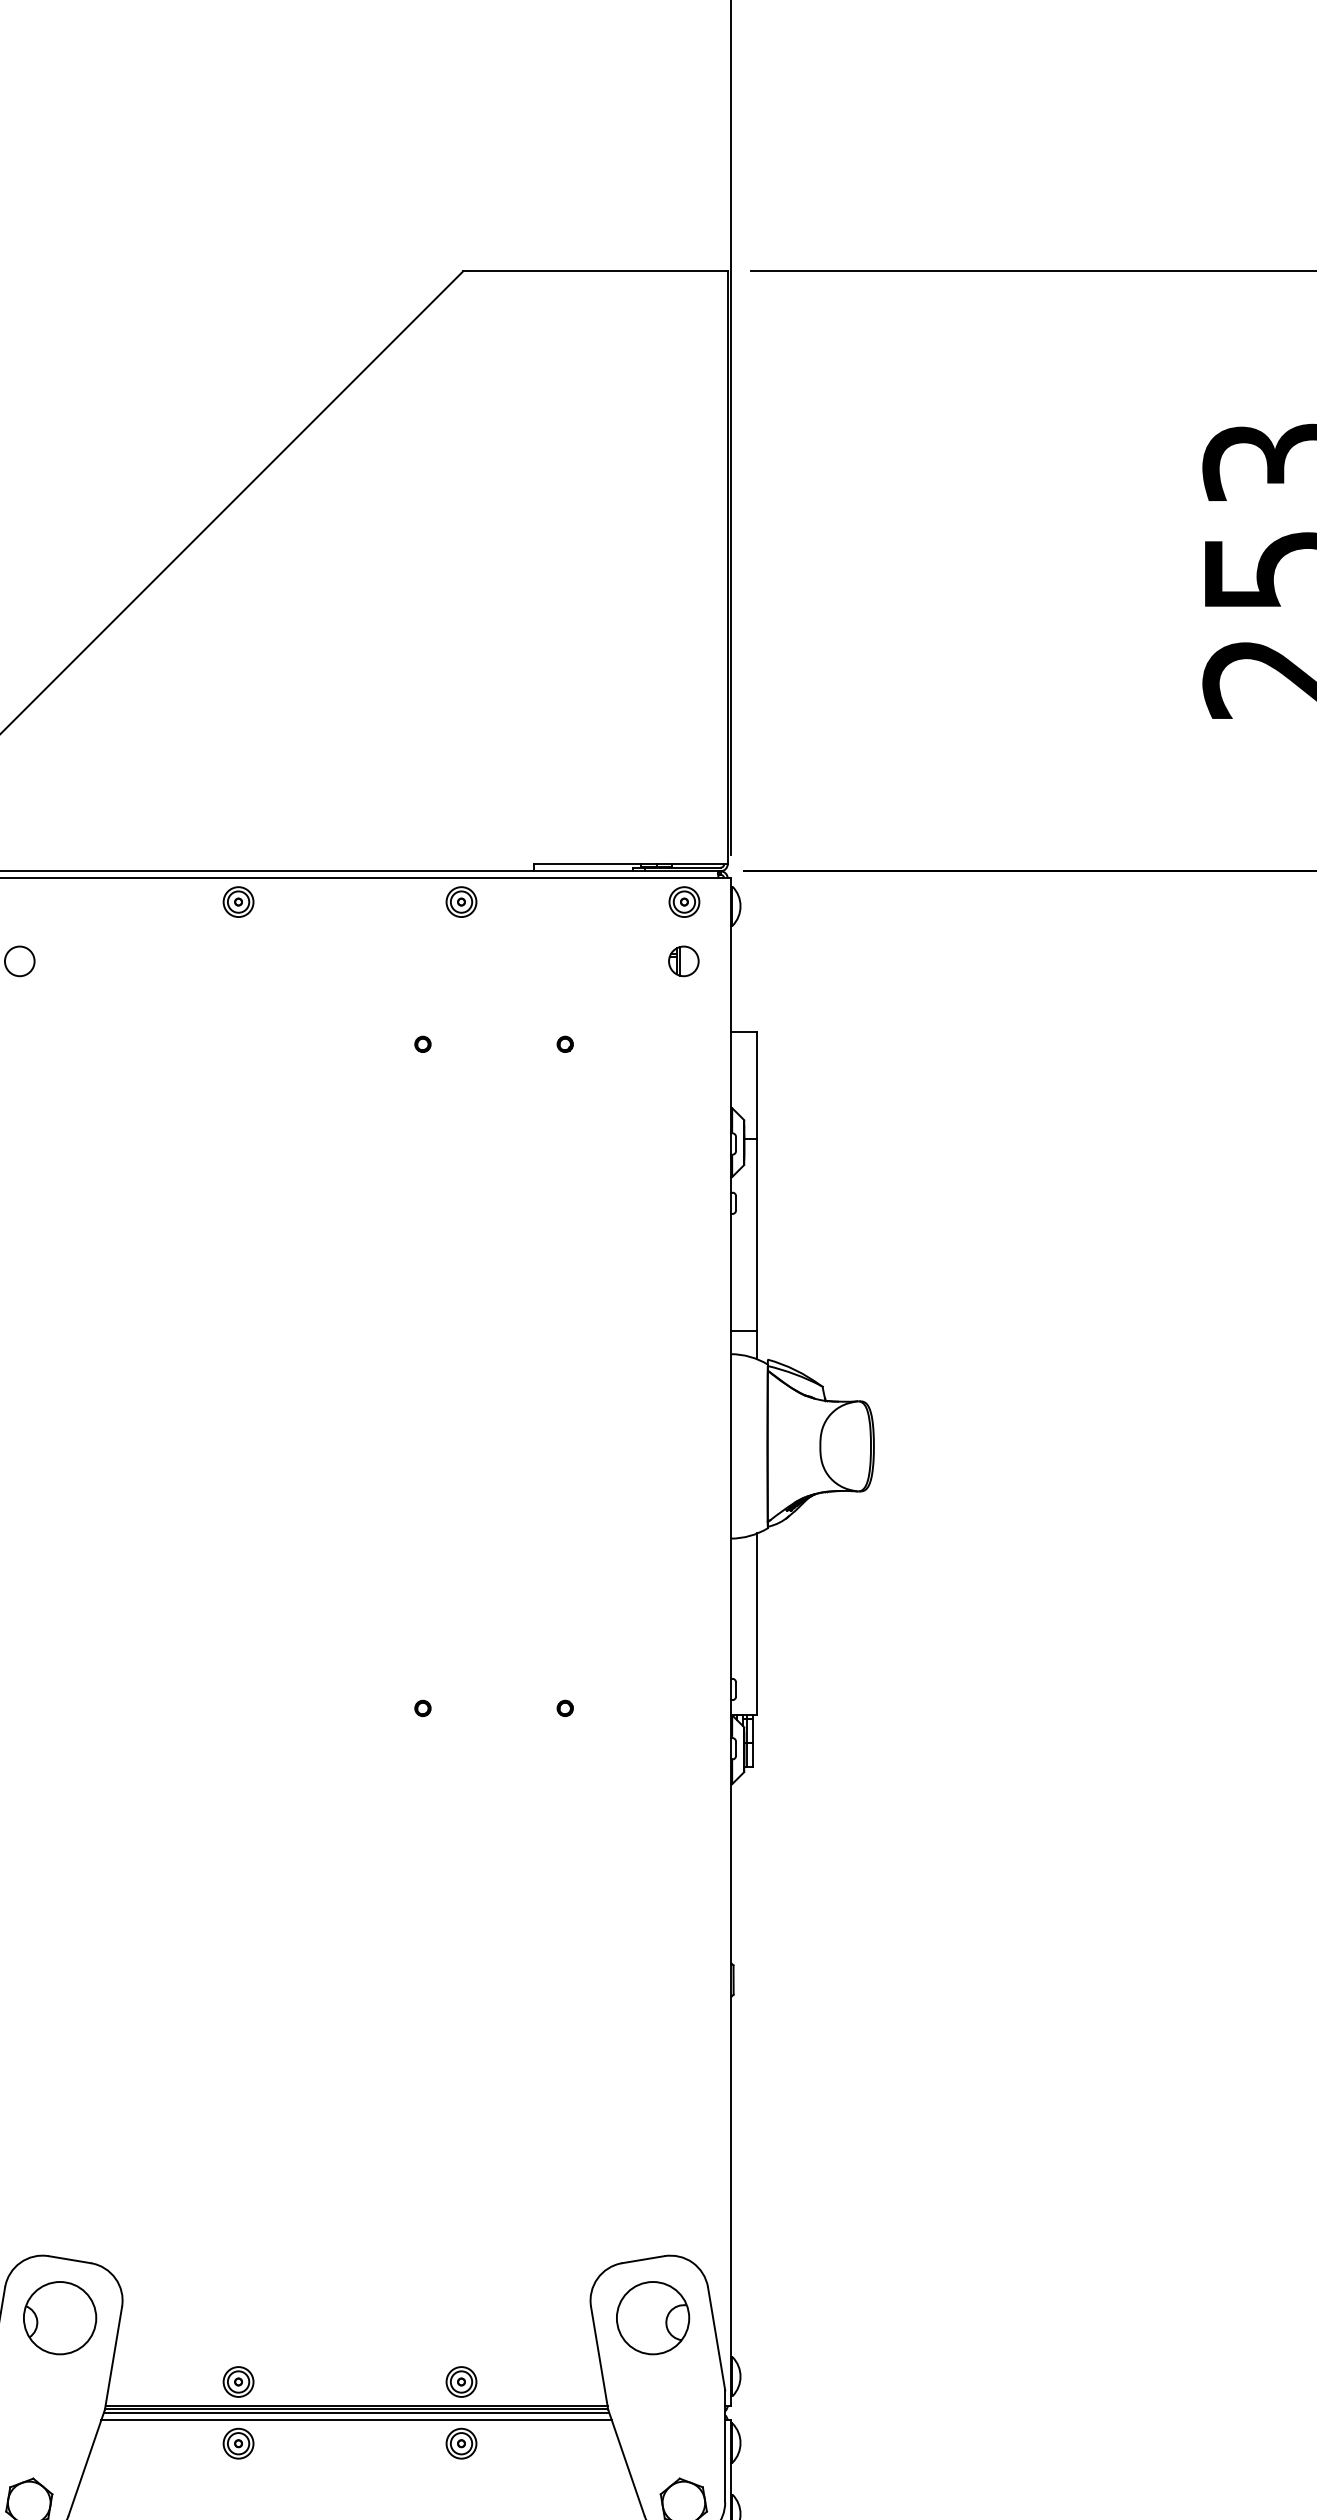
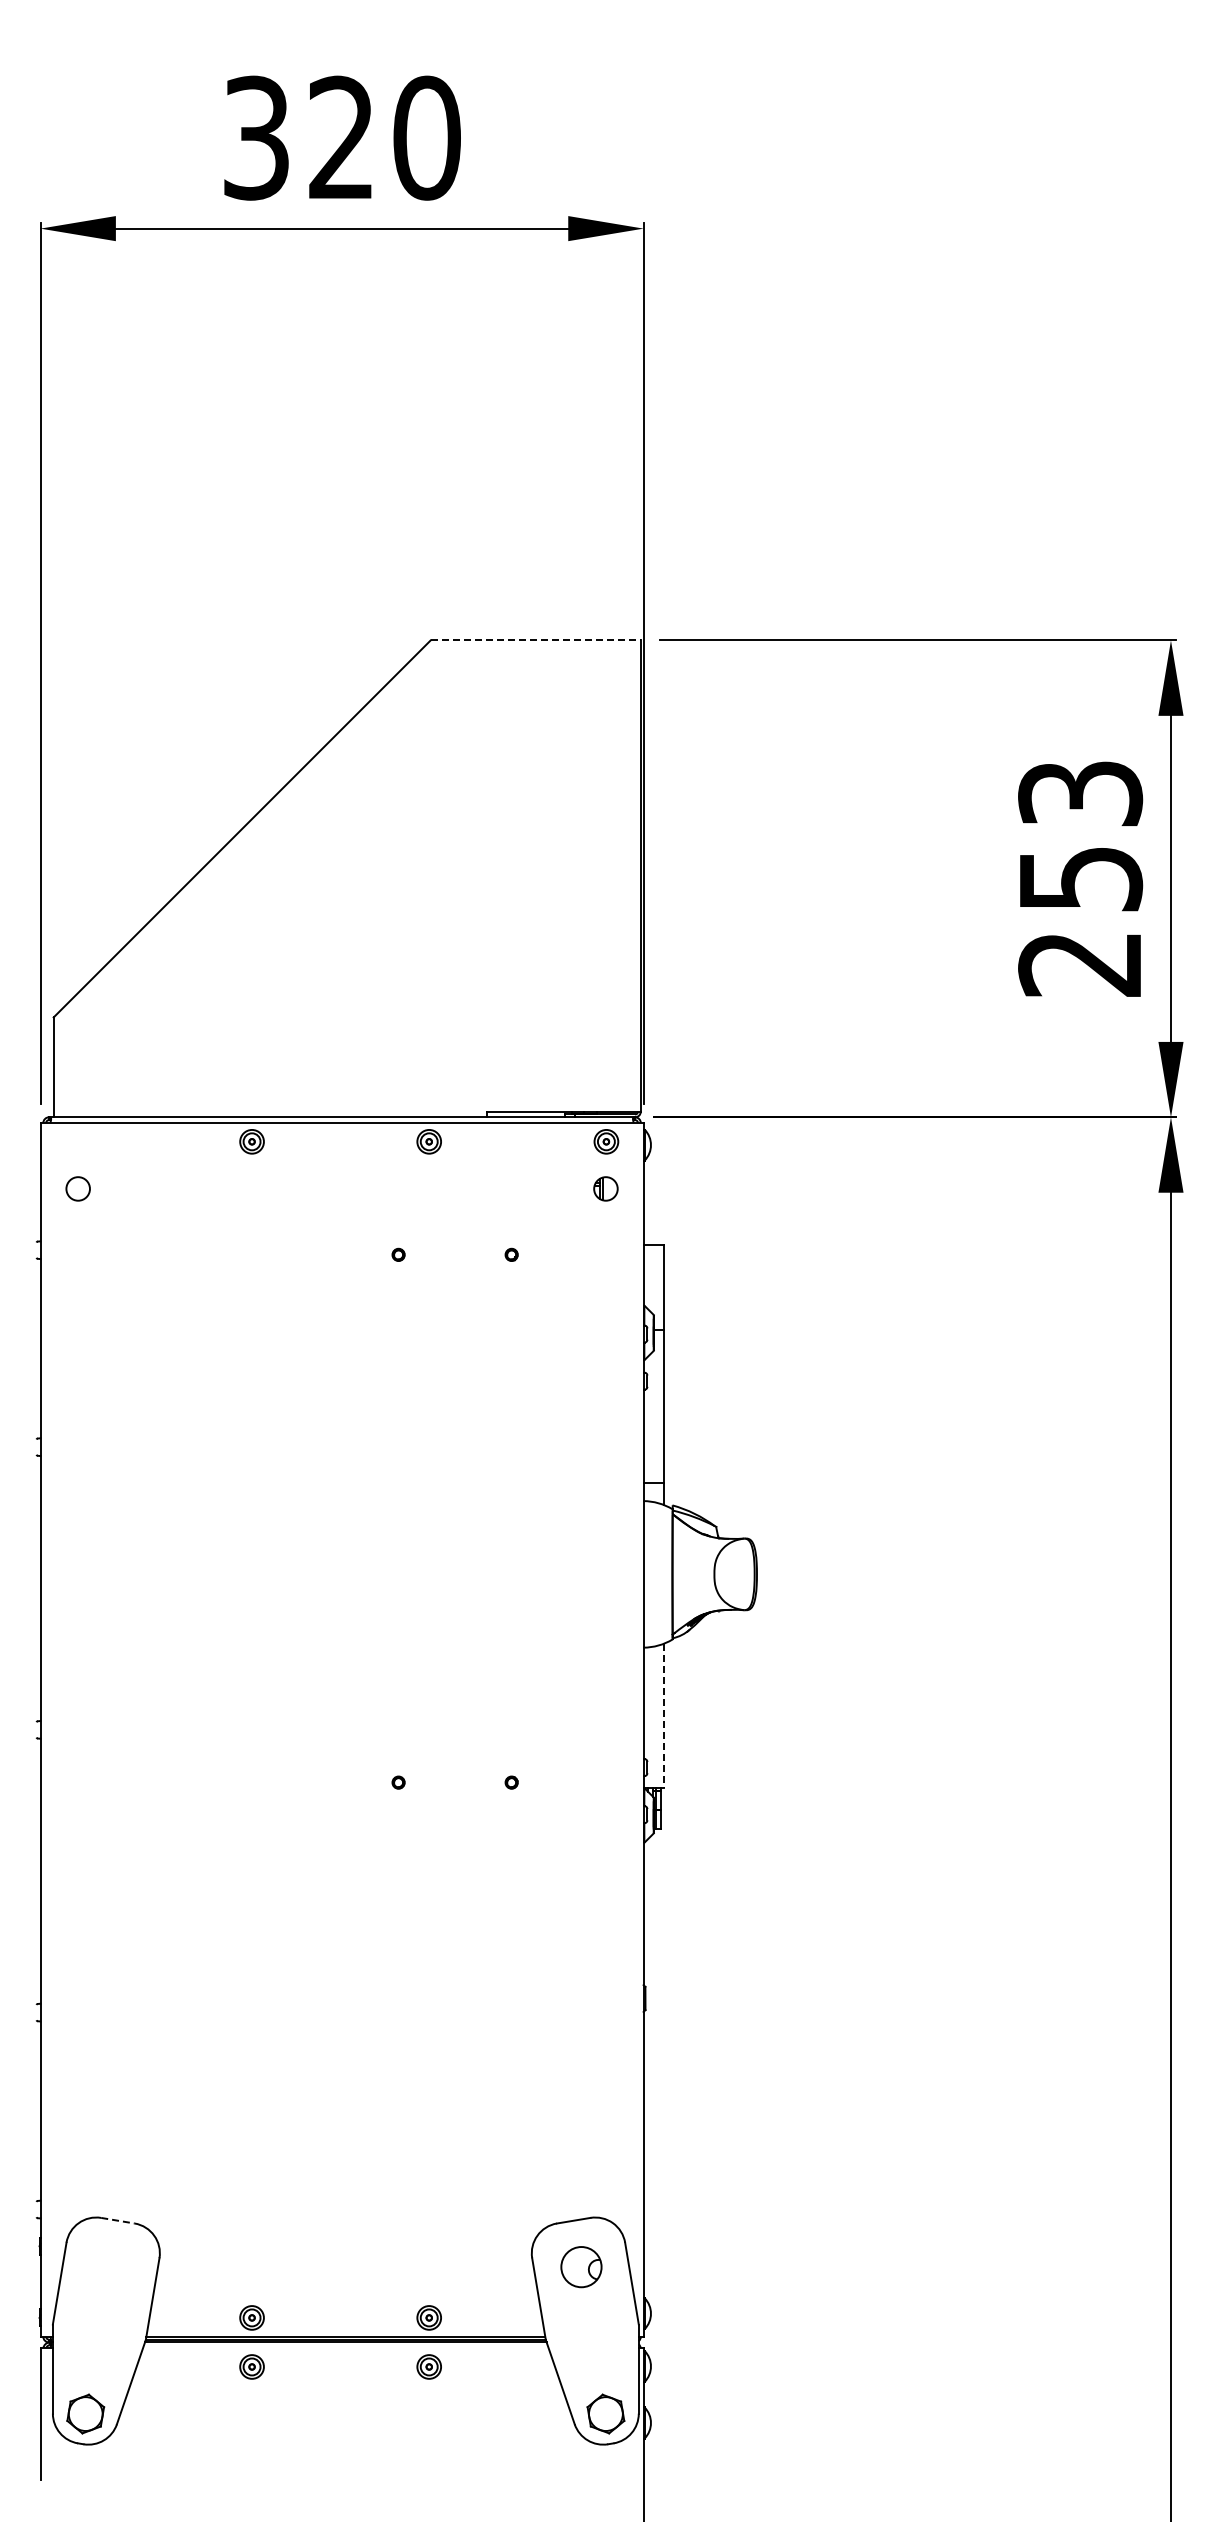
line: (596, 271) -> (536, 640), solid -> dashed
line: (757, 1625) -> (664, 1716), solid -> dashed
line: (69, 2259) -> (117, 2220), solid -> dashed
part: (59, 2317) -> (109, 2266), removed
part: (653, 2317) -> (581, 2266), size x0.7
line: (356, 2420) -> (345, 2348), removed

